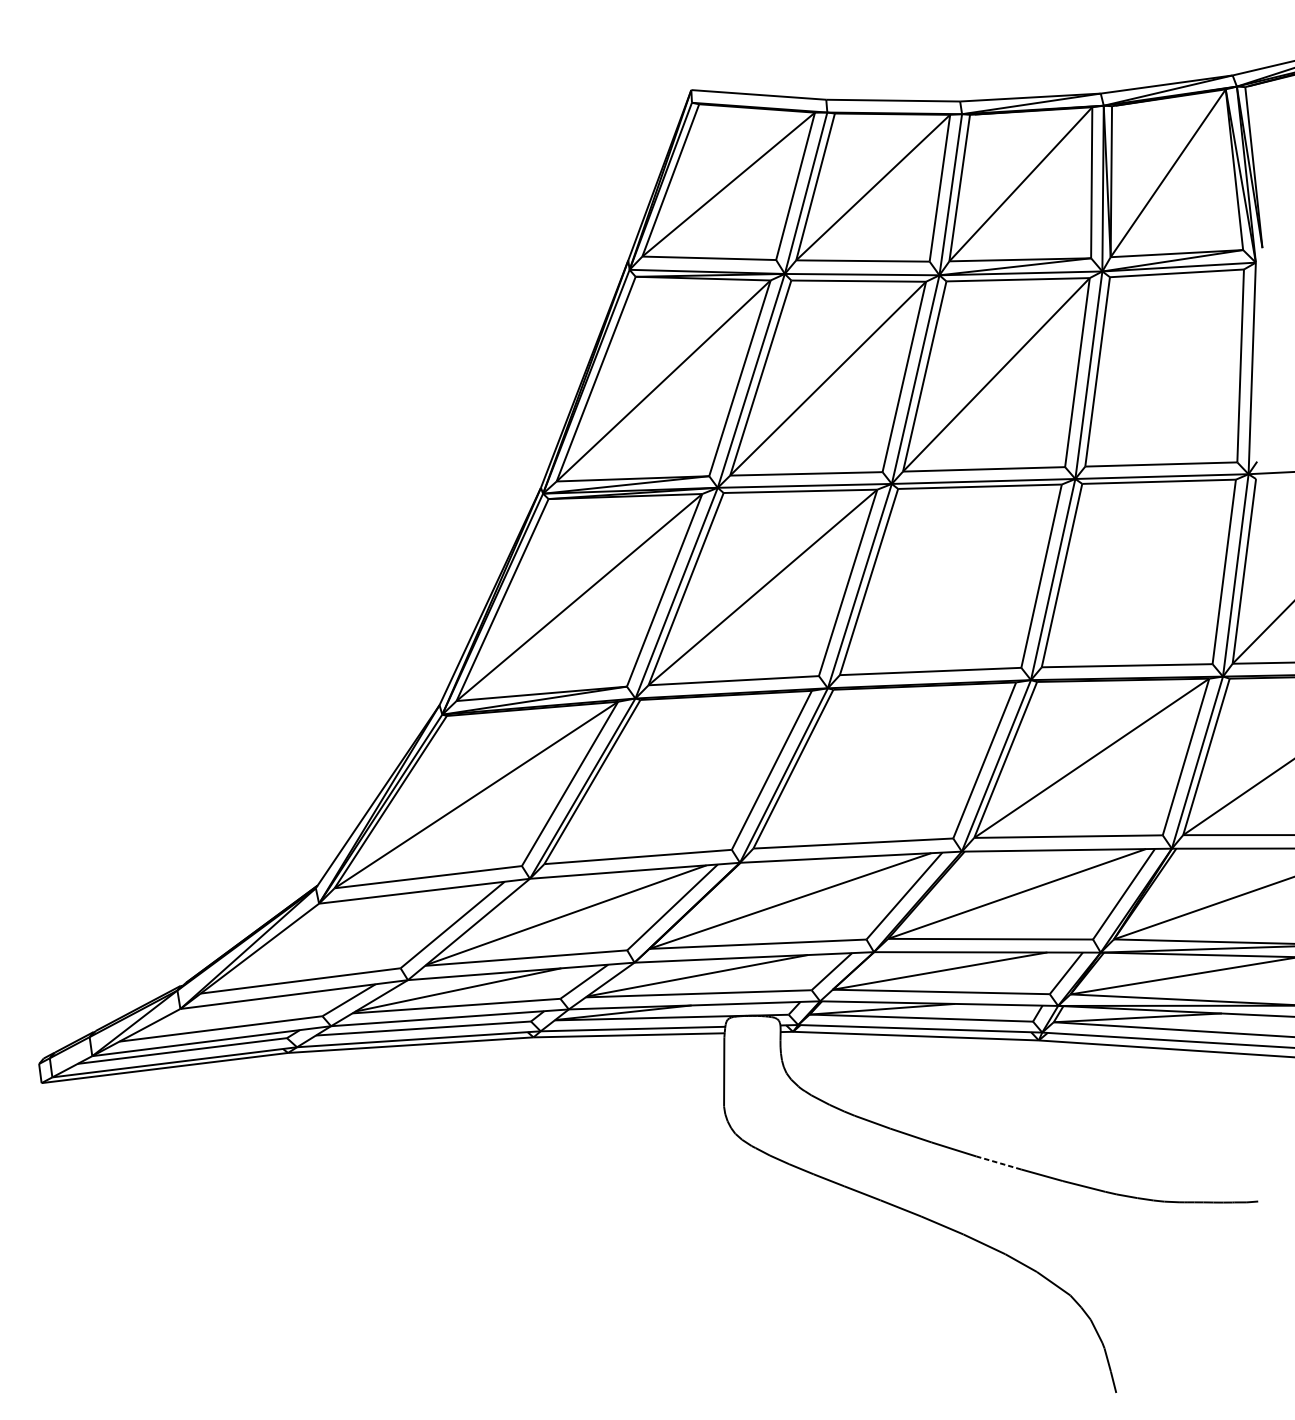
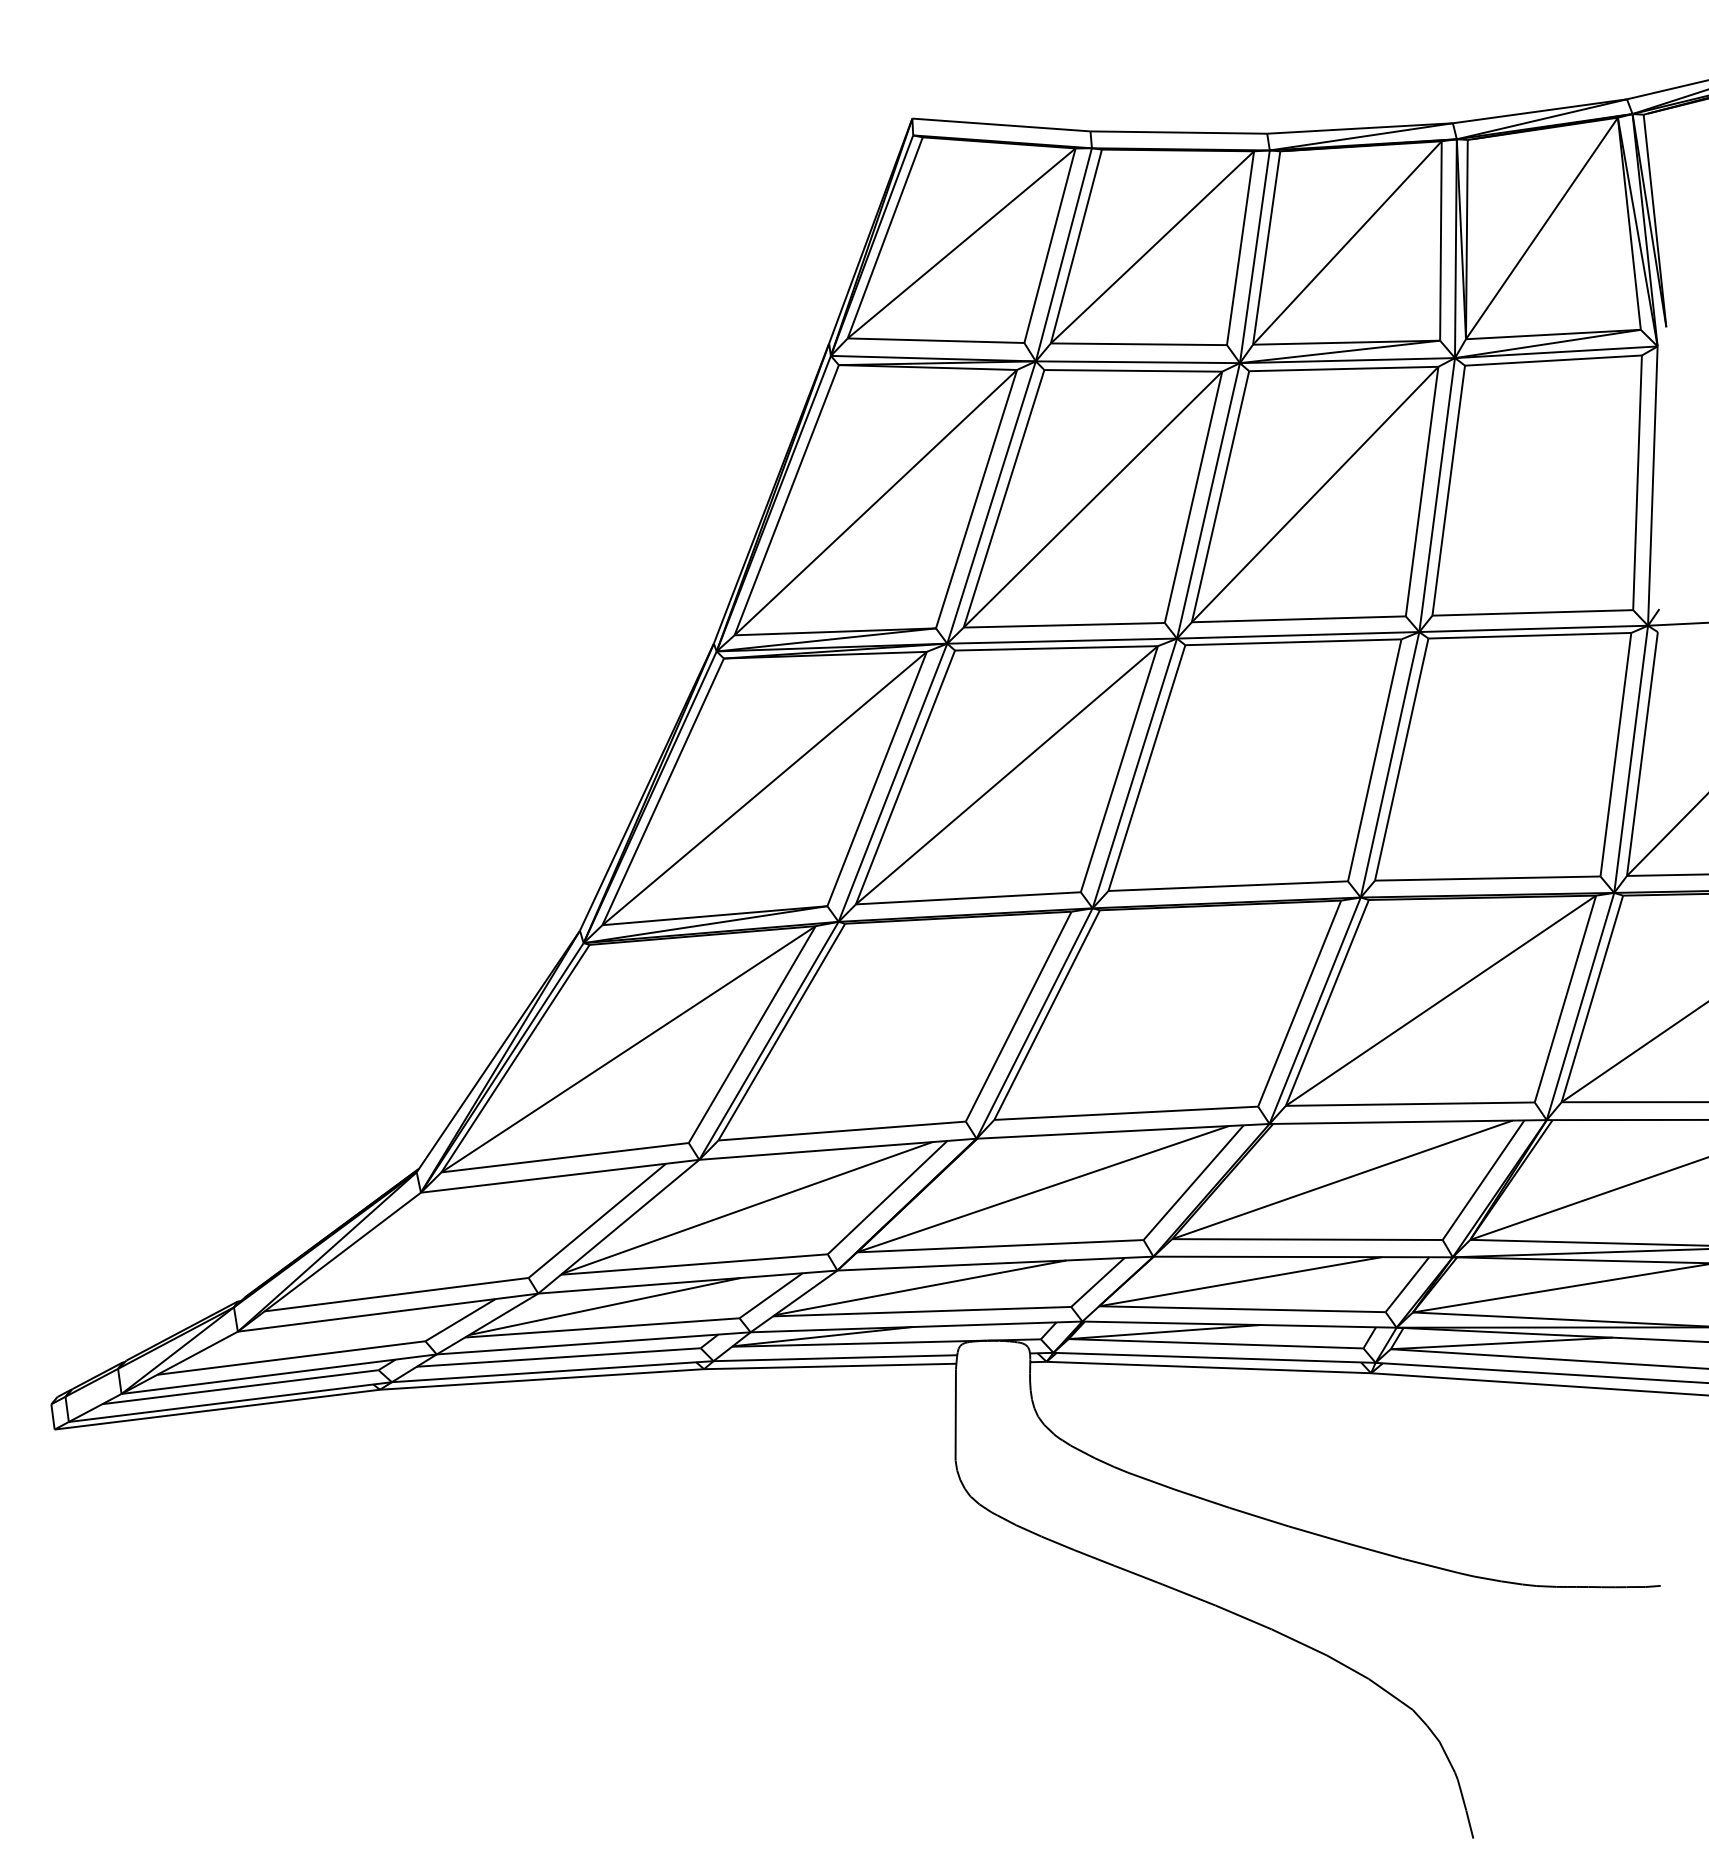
line: (998, 1163) -> (1318, 1535), dashed -> solid

